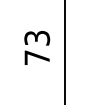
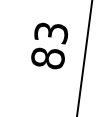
text: (37, 57) -> (48, 57), 73 -> 83

